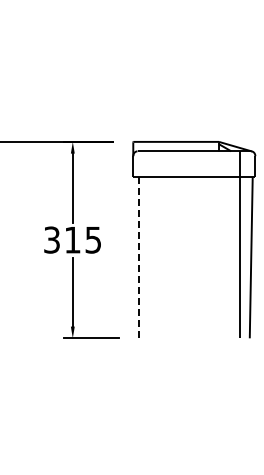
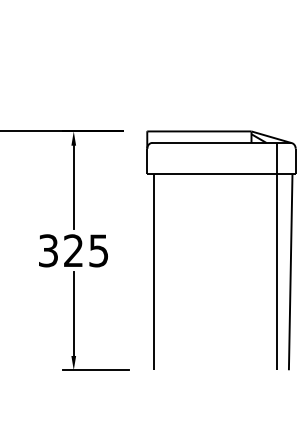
text: (72, 239) -> (73, 250), 315 -> 325
line: (139, 257) -> (154, 271), dashed -> solid

